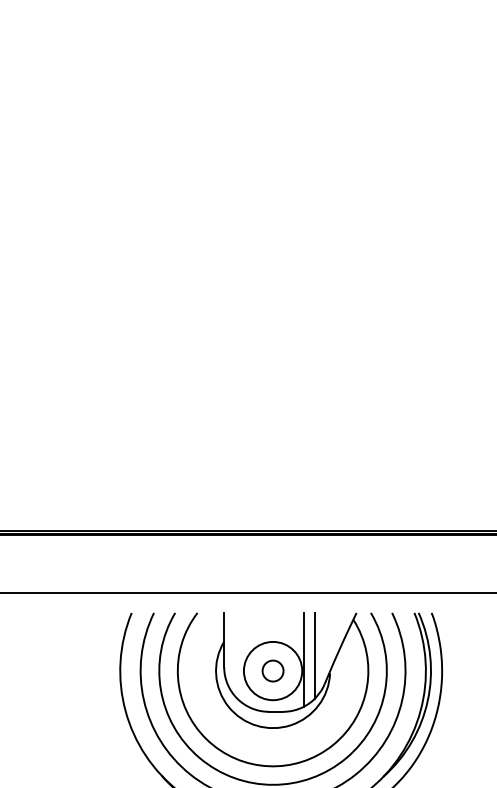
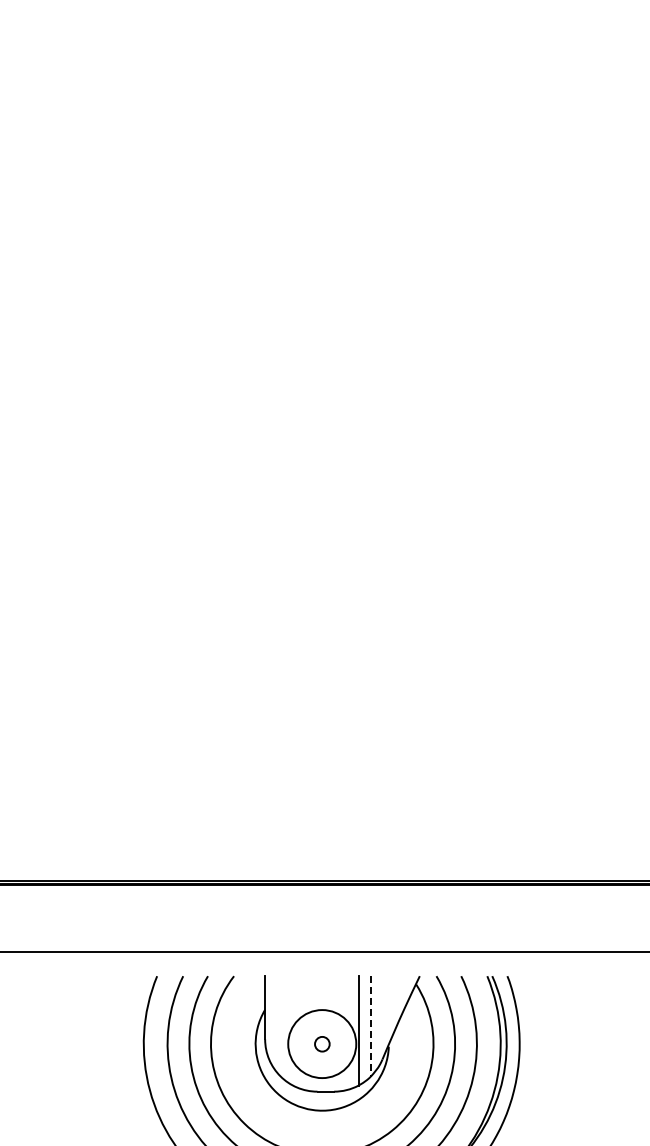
line: (314, 656) -> (370, 1026), solid -> dashed
circle: (273, 671) -> (322, 1044), size x0.6

